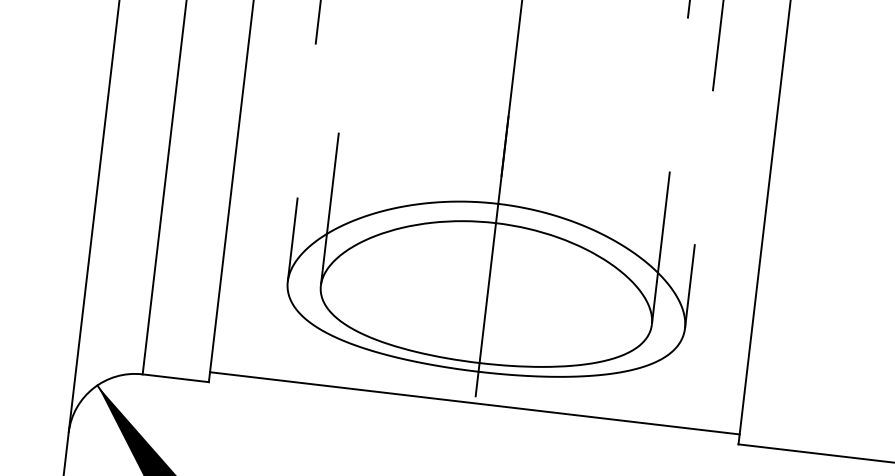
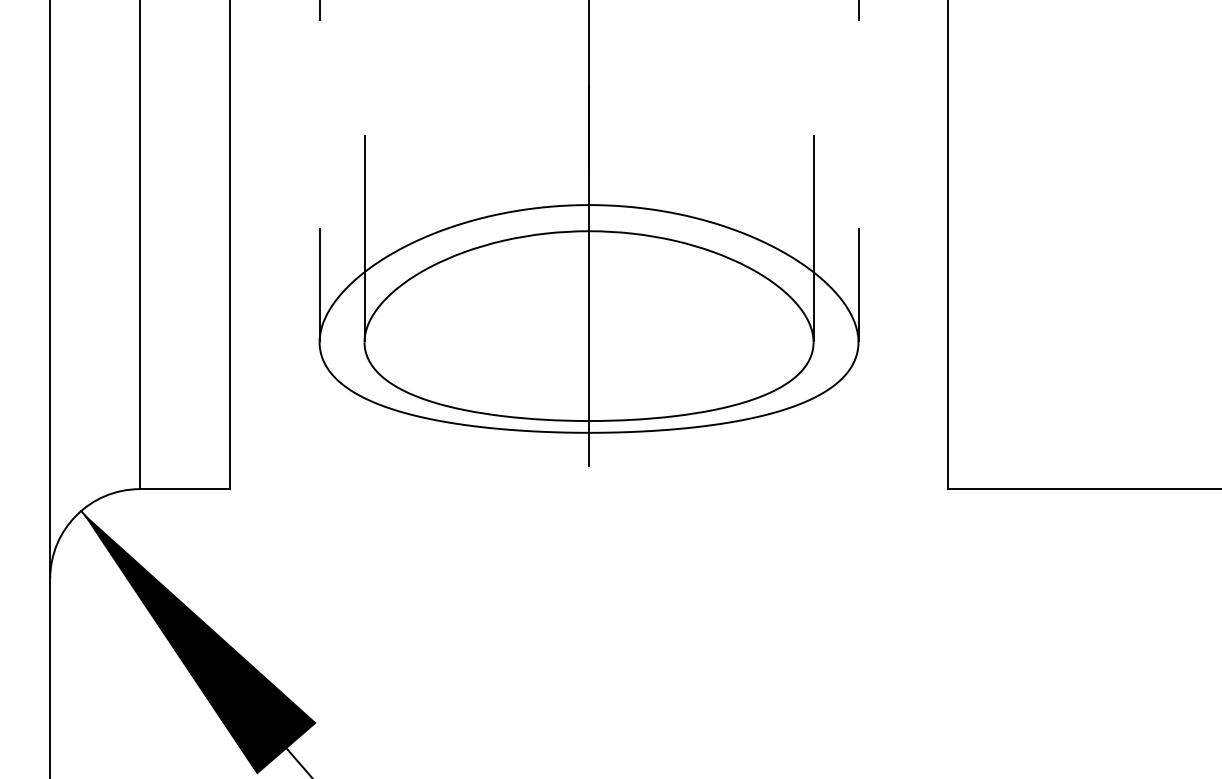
line: (474, 403) -> (588, 475), removed

